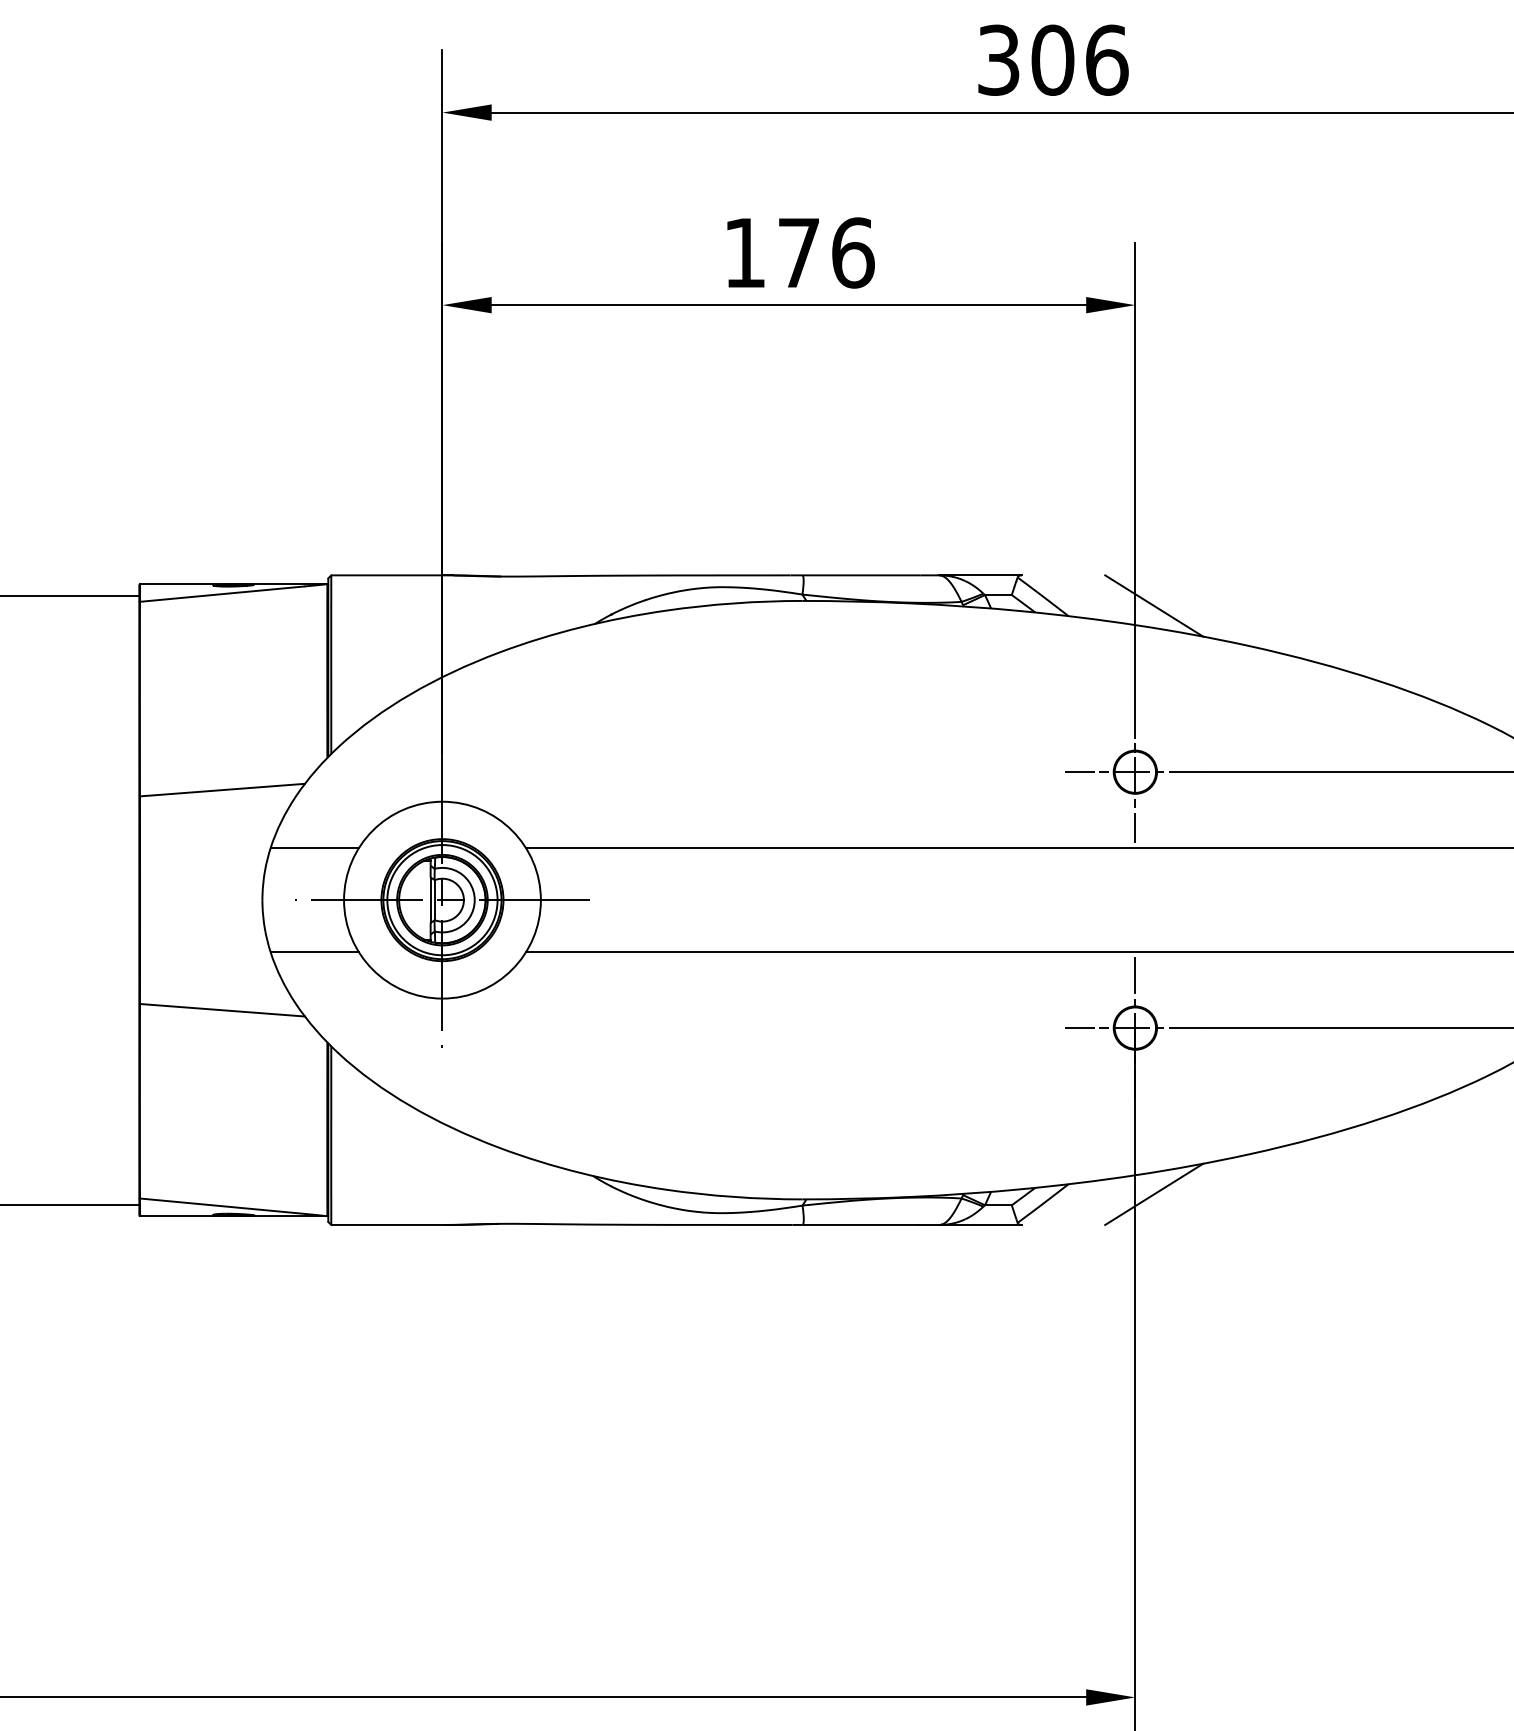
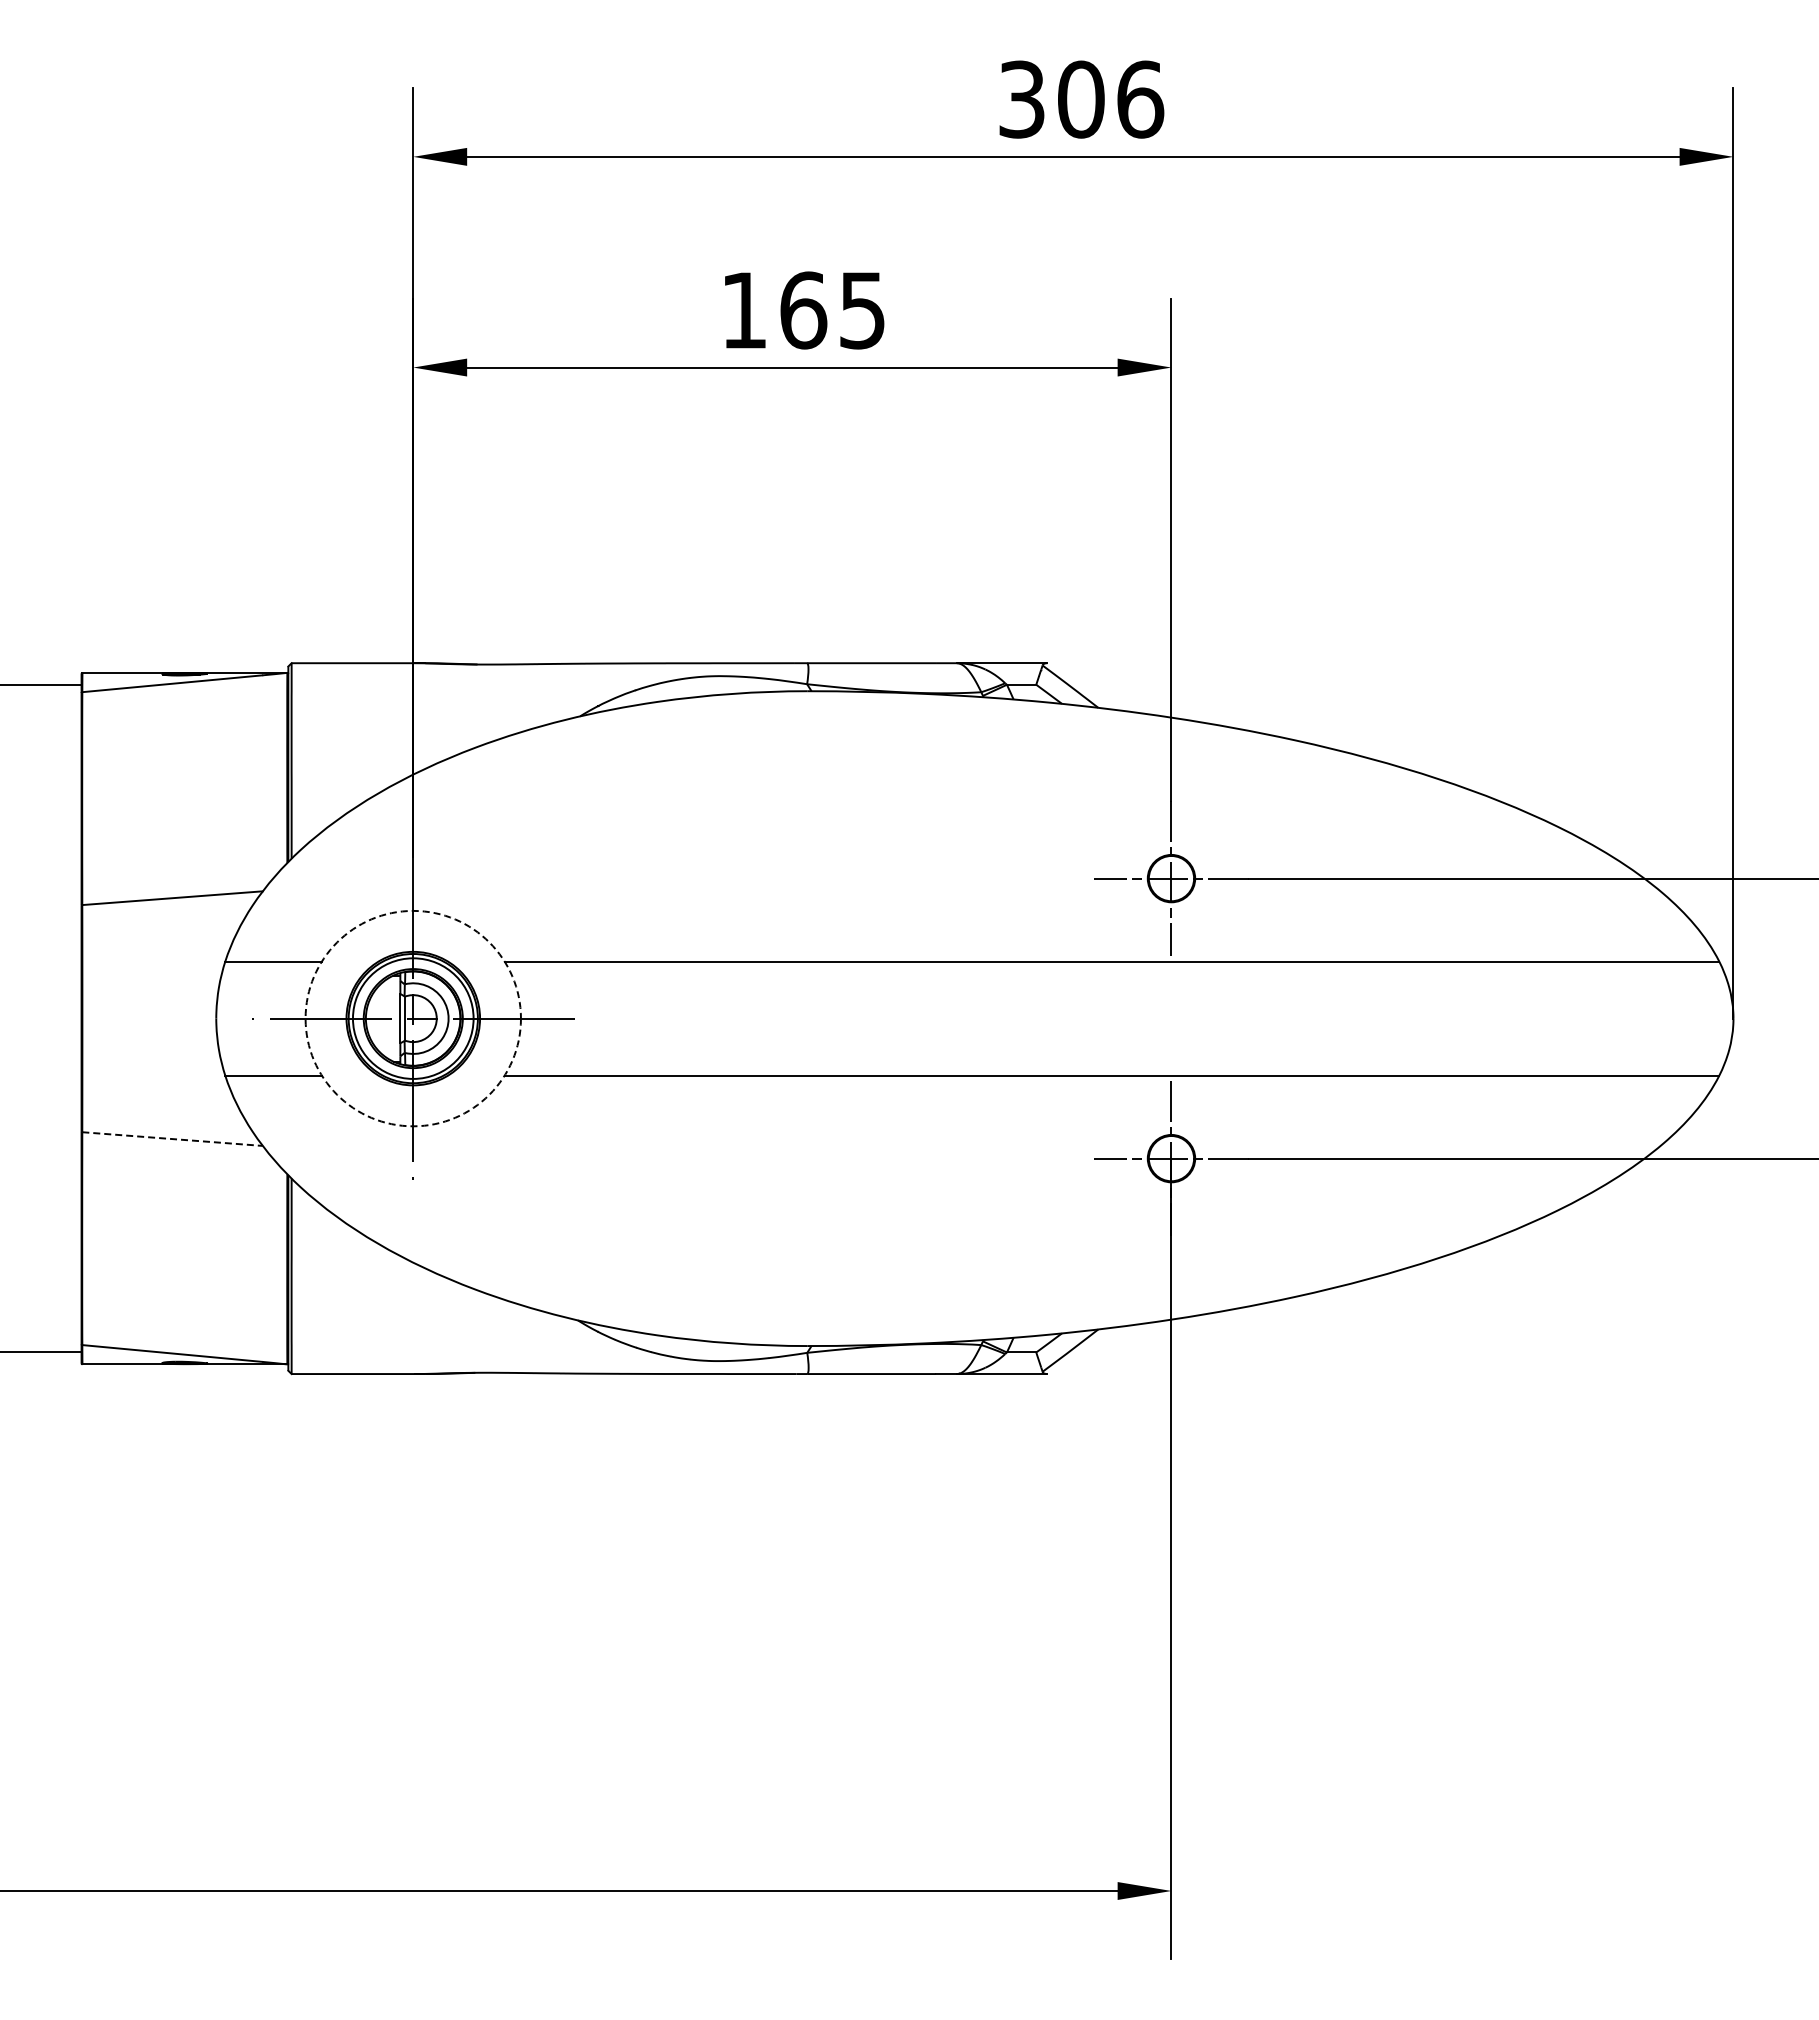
text: (826, 253) -> (833, 310), 176 -> 165
line: (1153, 605) -> (1191, 696), removed
circle: (441, 900) -> (412, 1018), solid -> dashed
line: (223, 1010) -> (173, 1139), solid -> dashed
line: (1153, 1194) -> (1191, 1340), removed

